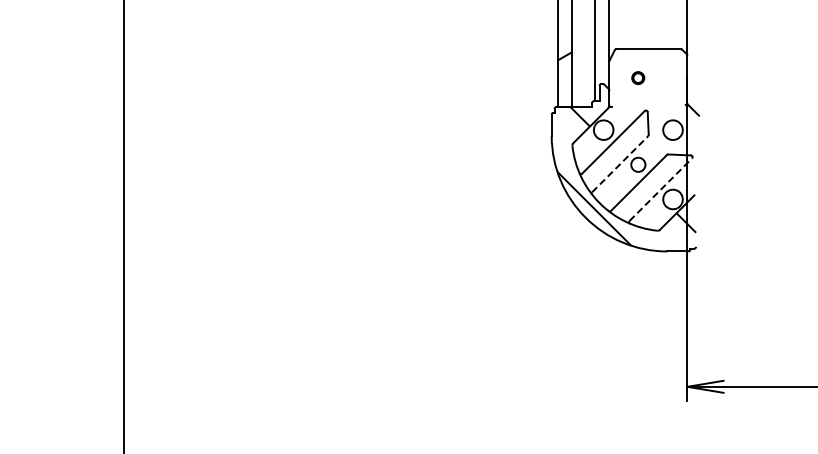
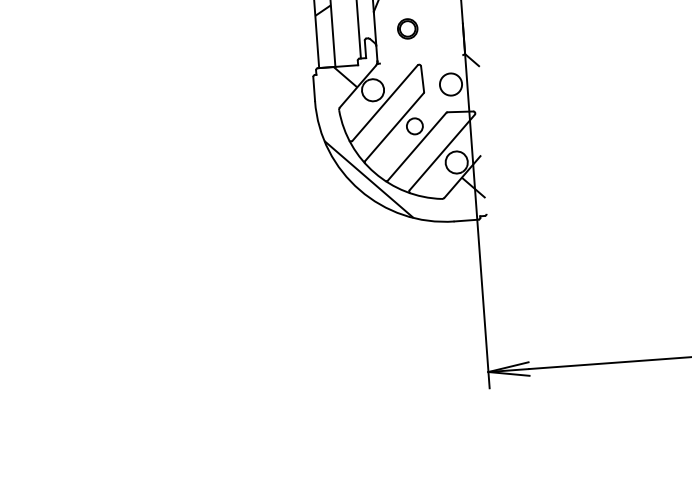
part: (637, 77) -> (406, 28), size x1.43
line: (620, 164) -> (394, 127), dashed -> solid
line: (661, 189) -> (442, 152), dashed -> solid

